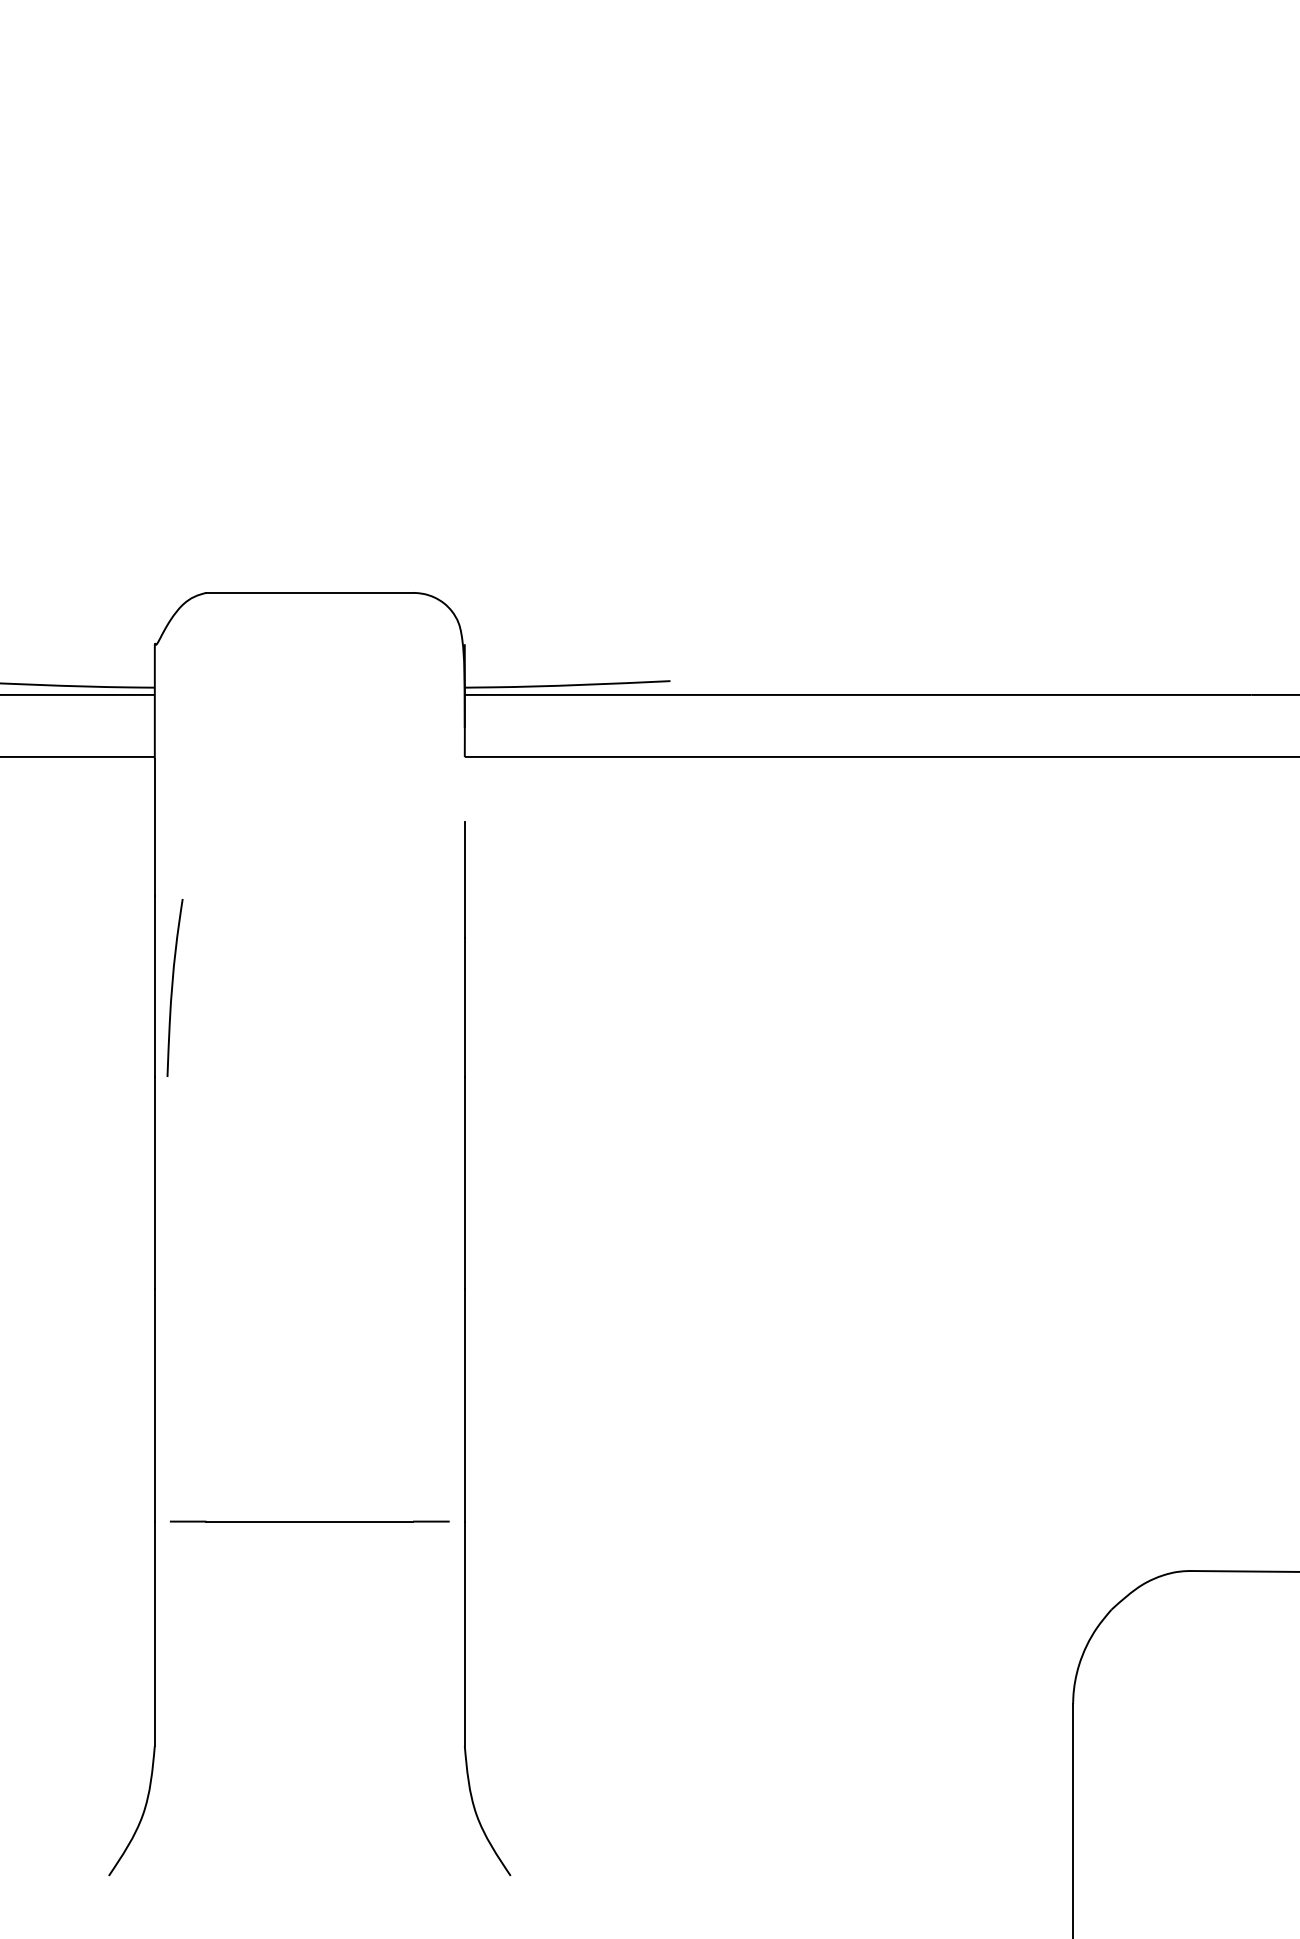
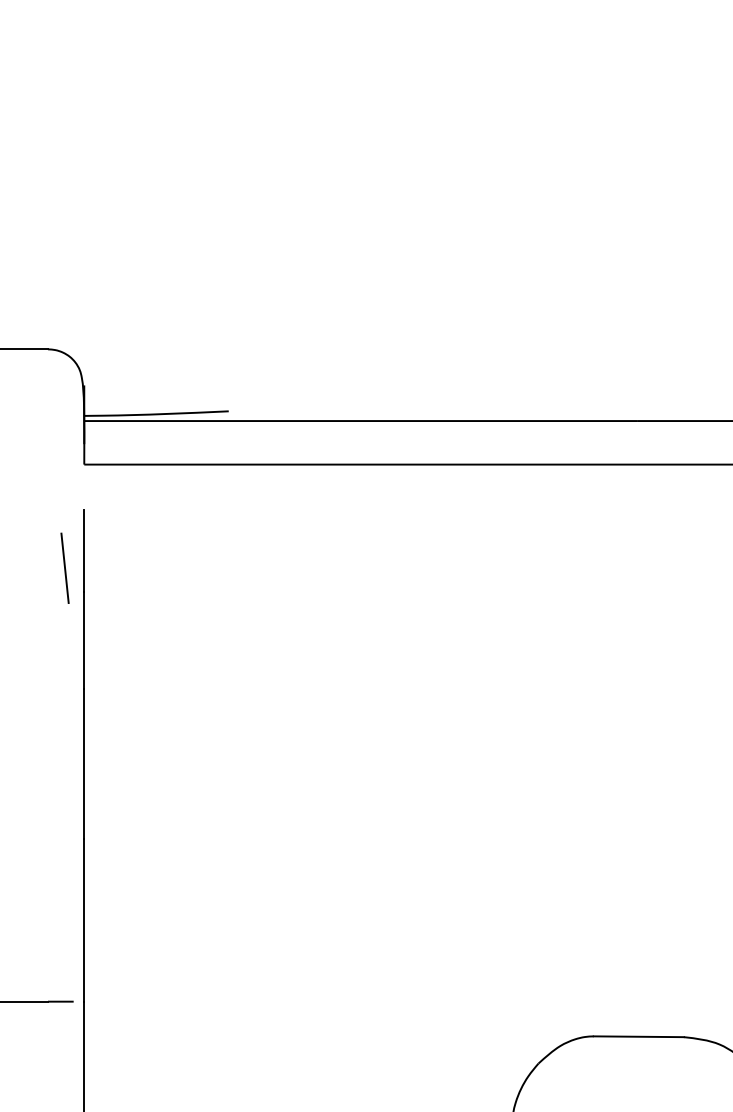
line: (437, 904) -> (65, 568), added

